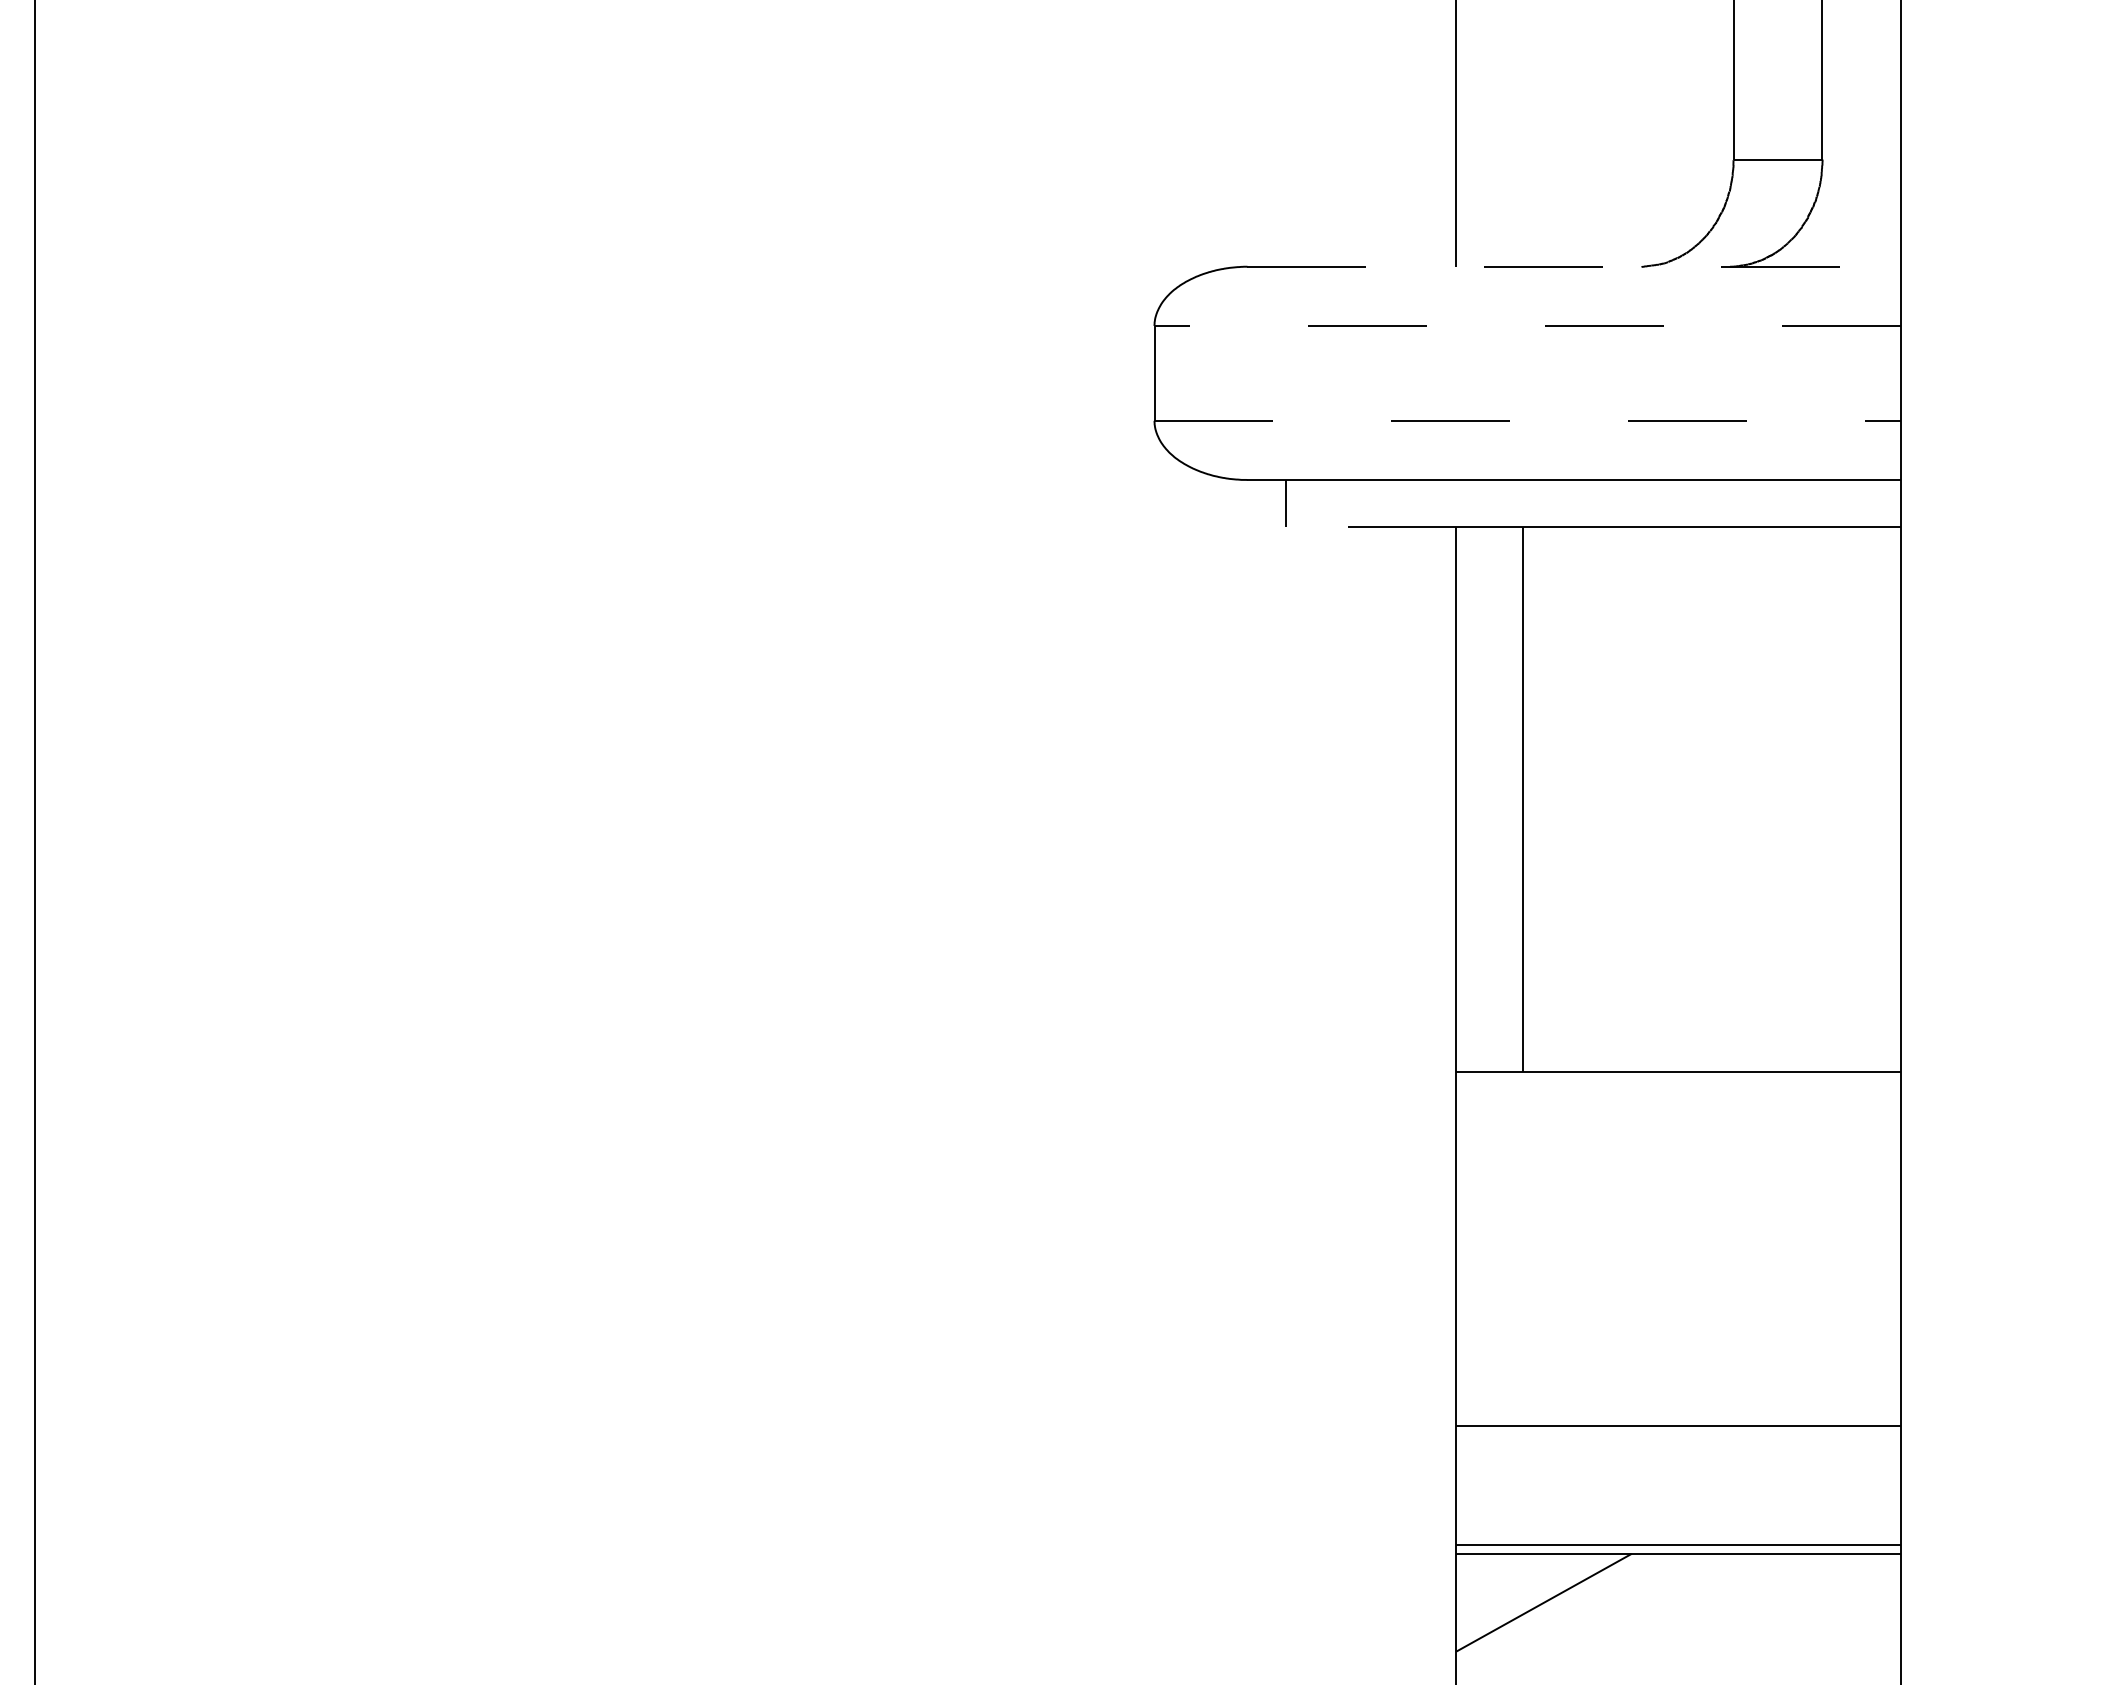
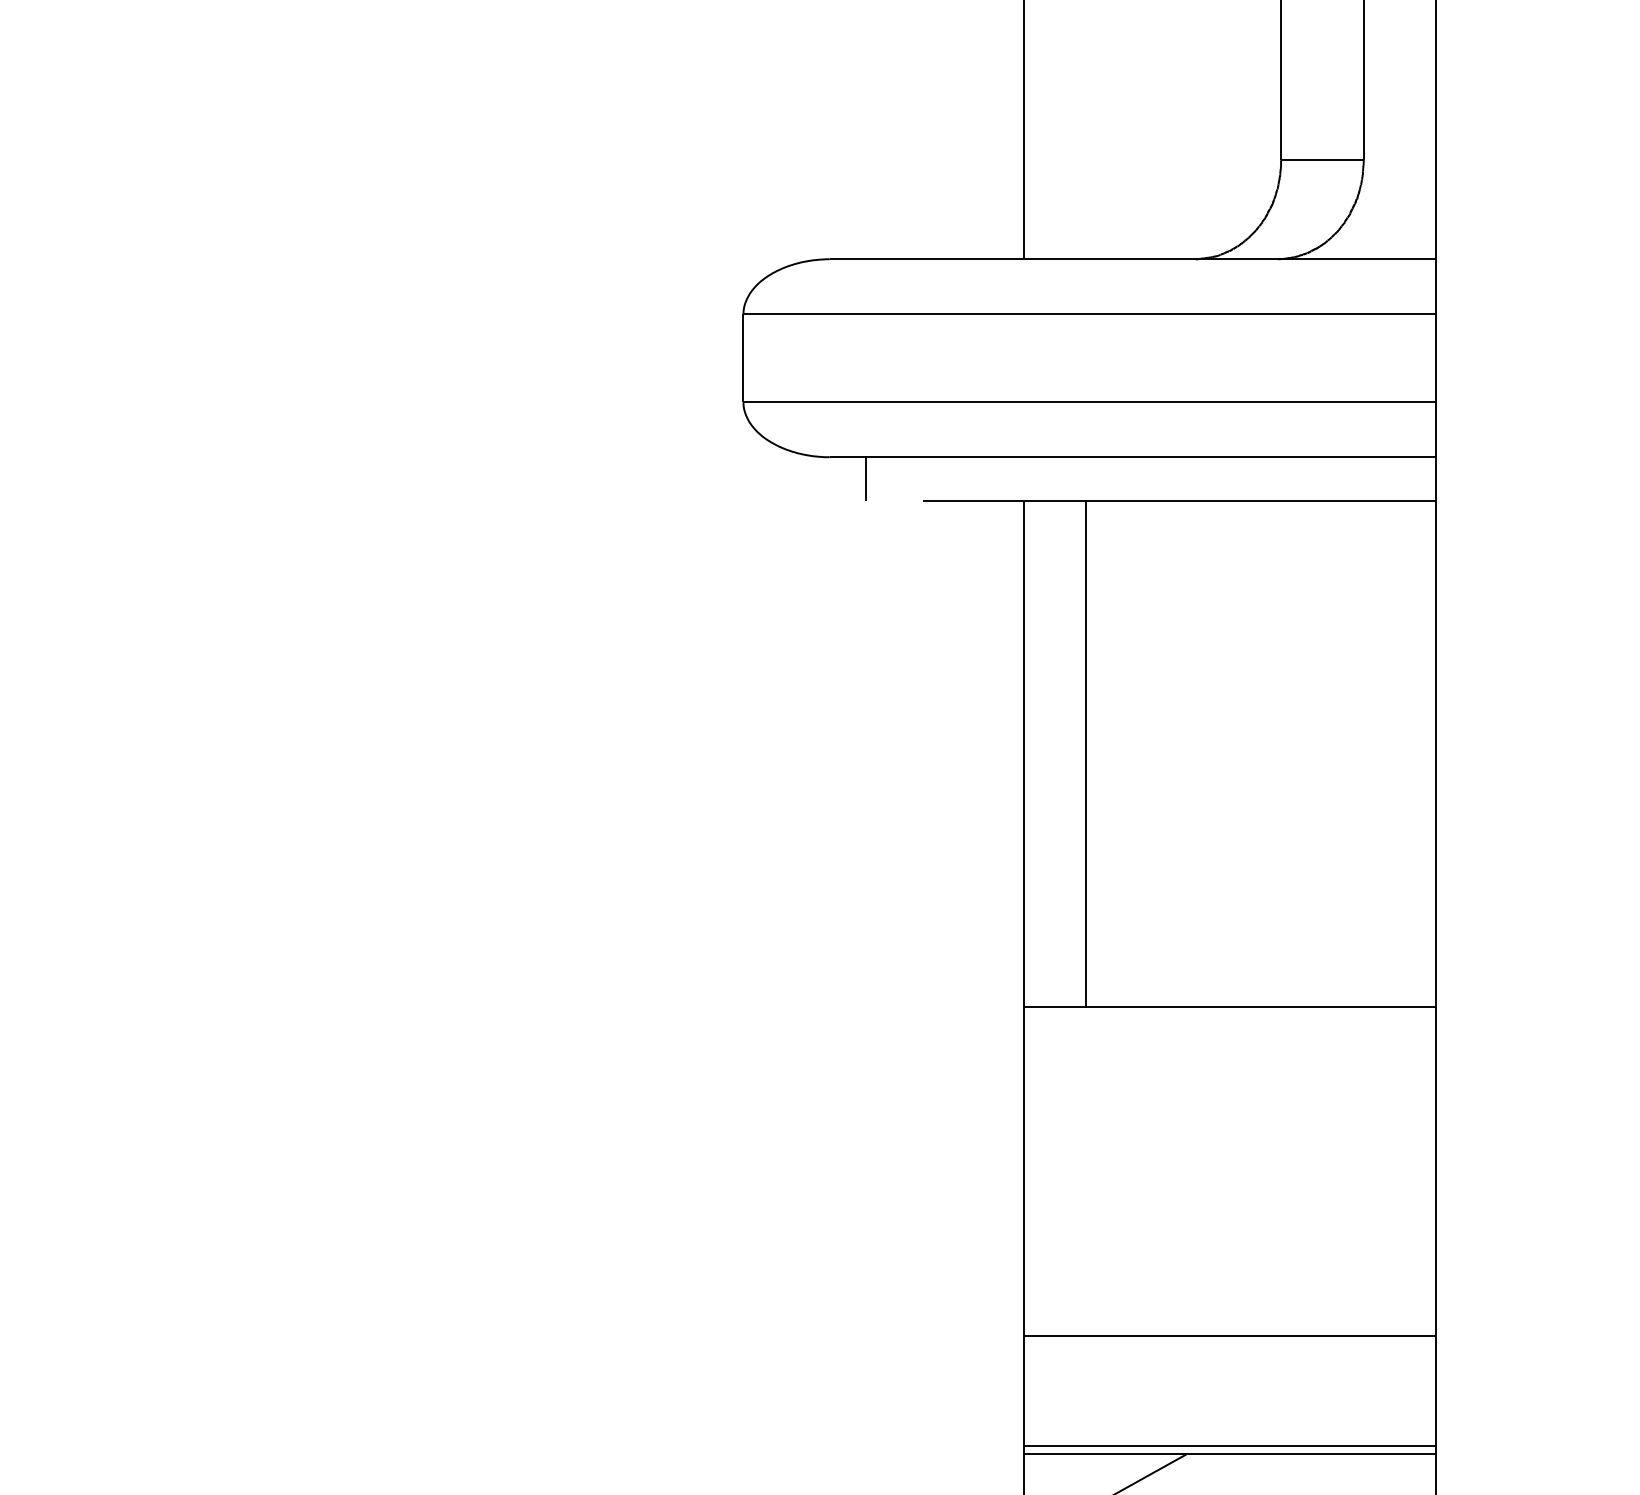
line: (1574, 266) -> (1133, 259), dashed -> solid
line: (1527, 325) -> (1089, 313), dashed -> solid
line: (1528, 420) -> (1090, 402), dashed -> solid

